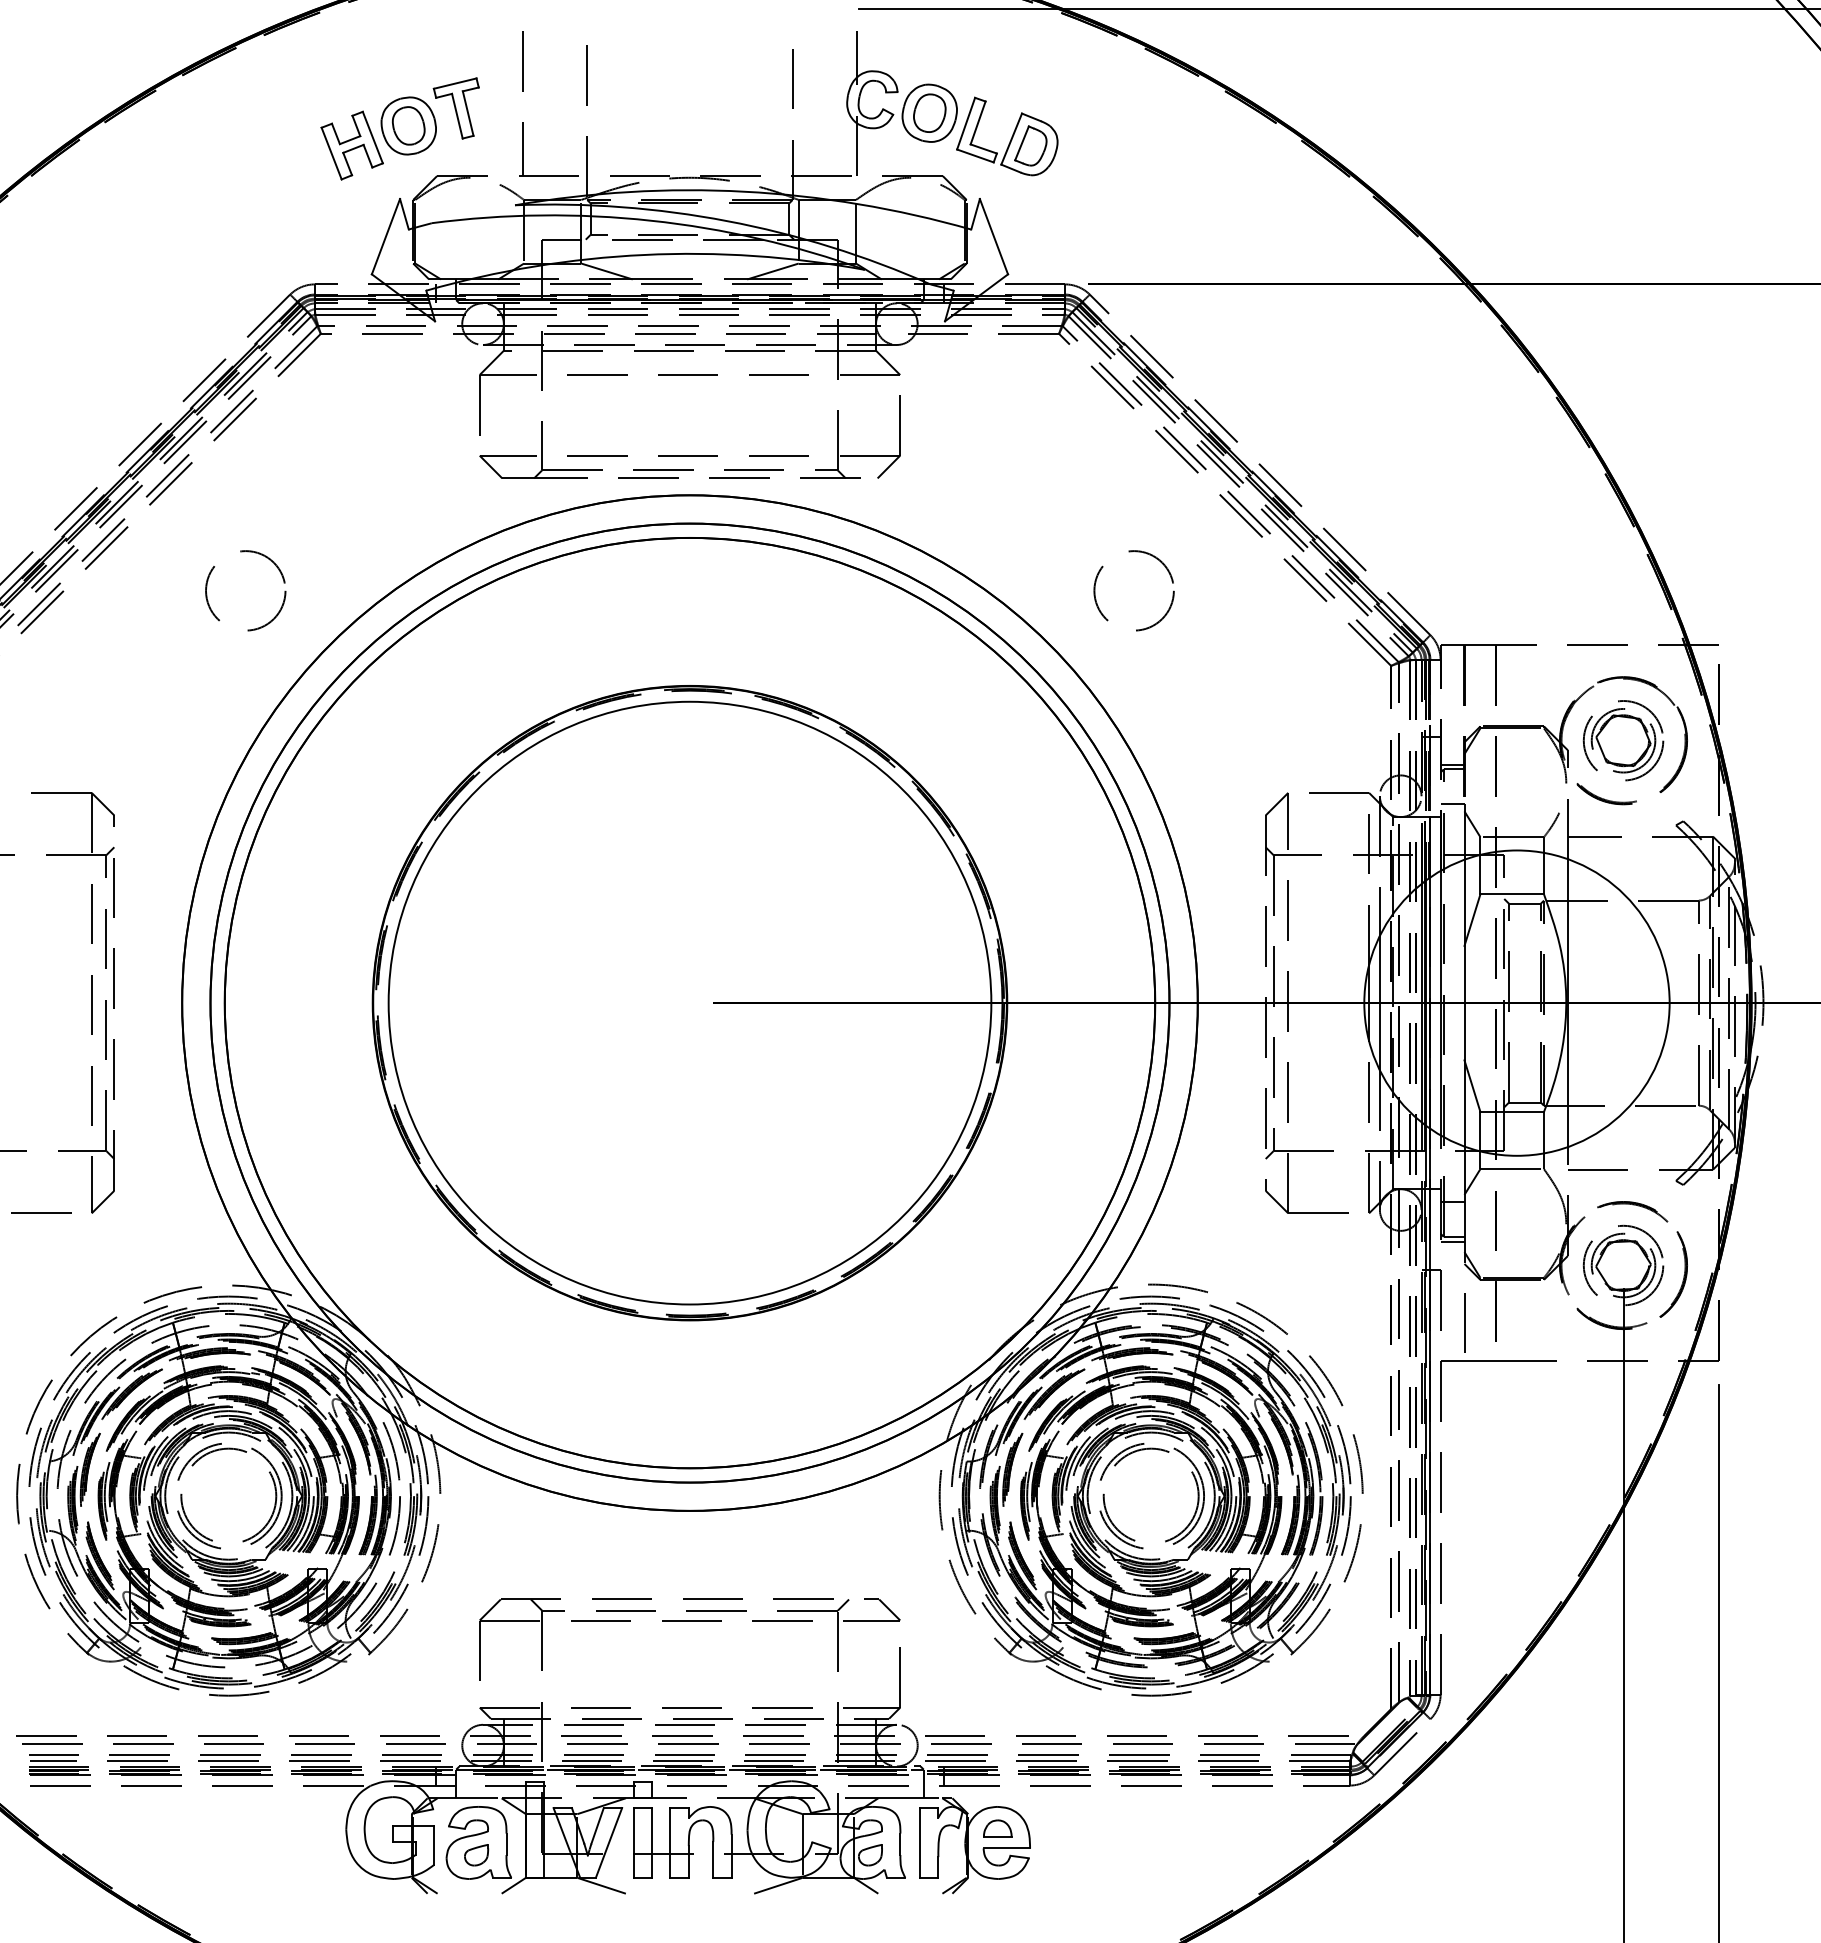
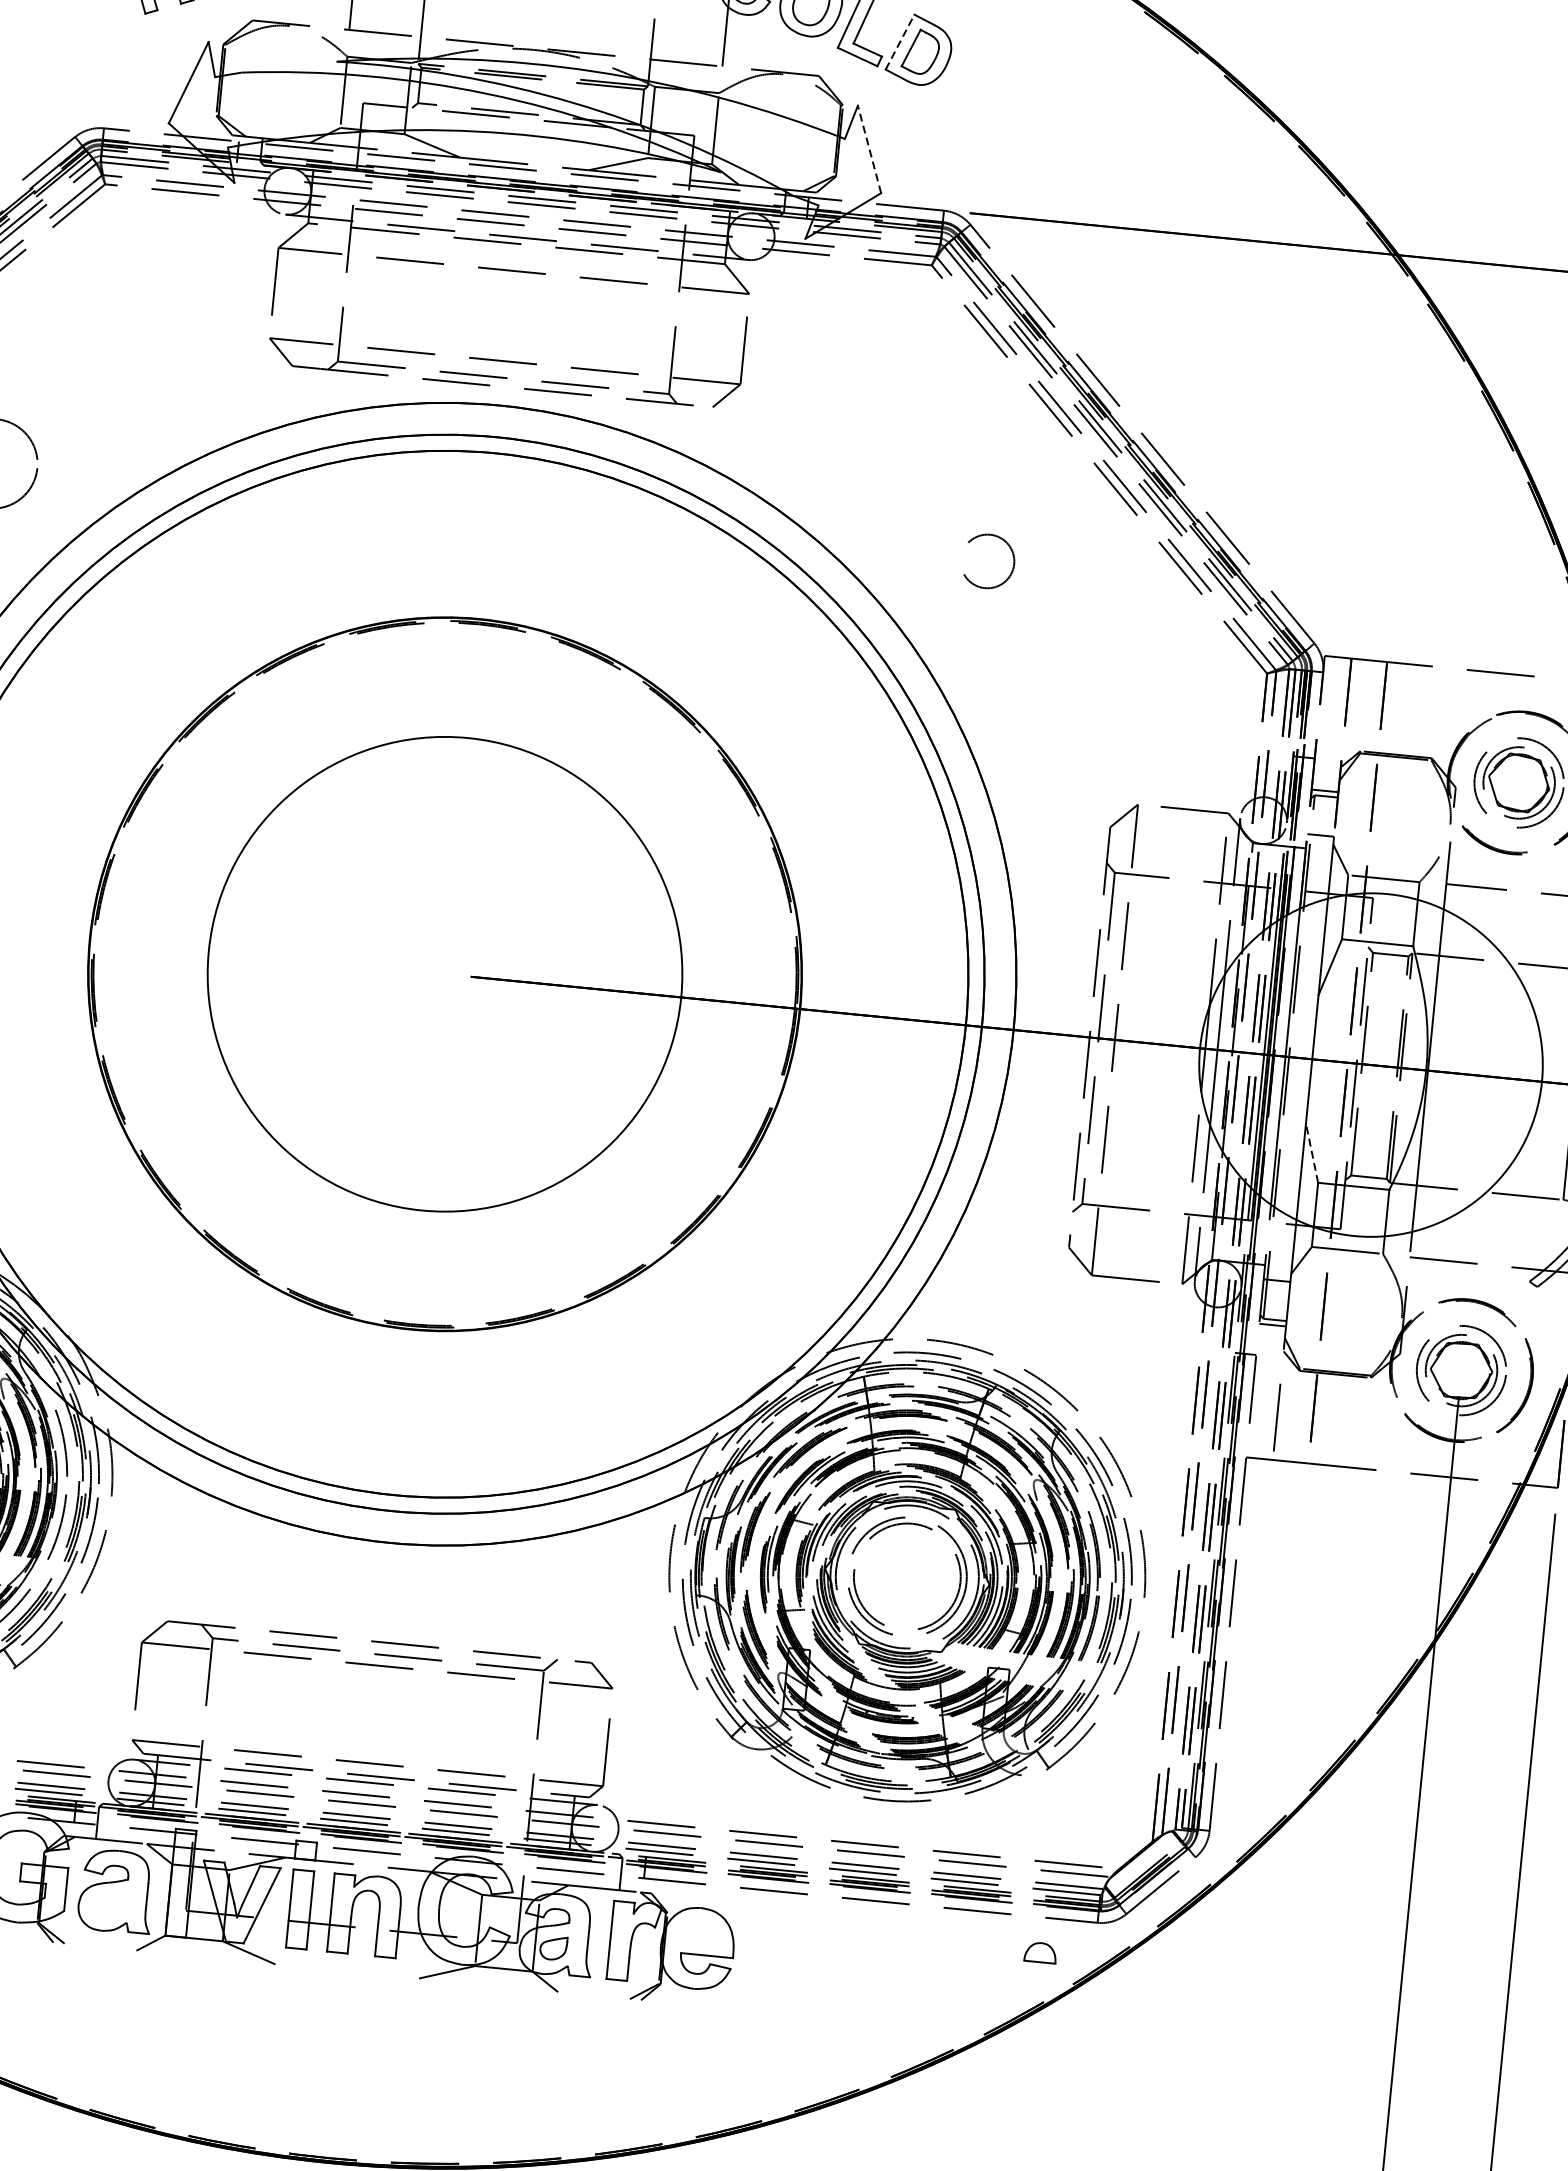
line: (1011, 139) -> (899, 42), solid -> dashed
line: (993, 236) -> (869, 149), solid -> dashed
circle: (1133, 590) -> (986, 560), size x0.6
circle: (689, 1002) -> (444, 973), size x0.7
line: (1472, 1086) -> (1312, 1153), solid -> dashed
part: (997, 1828) -> (1040, 1952), moved
part: (476, 1855) -> (112, 1905), removed

